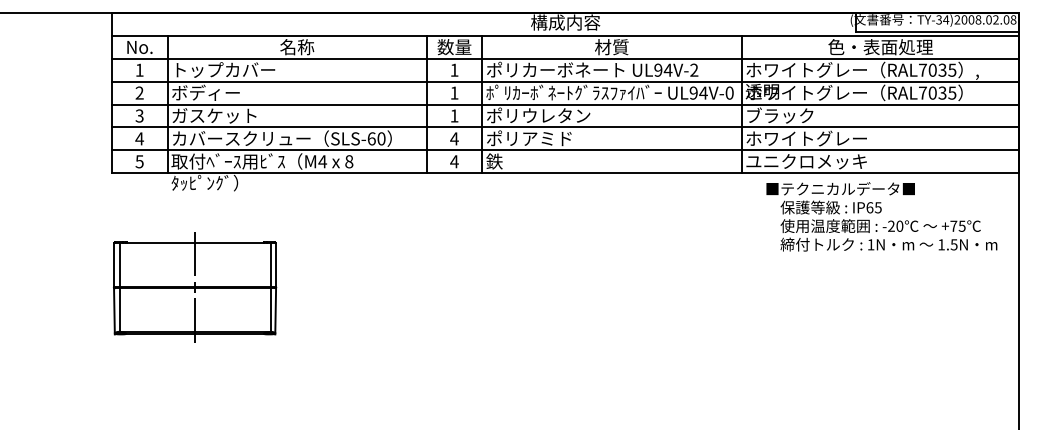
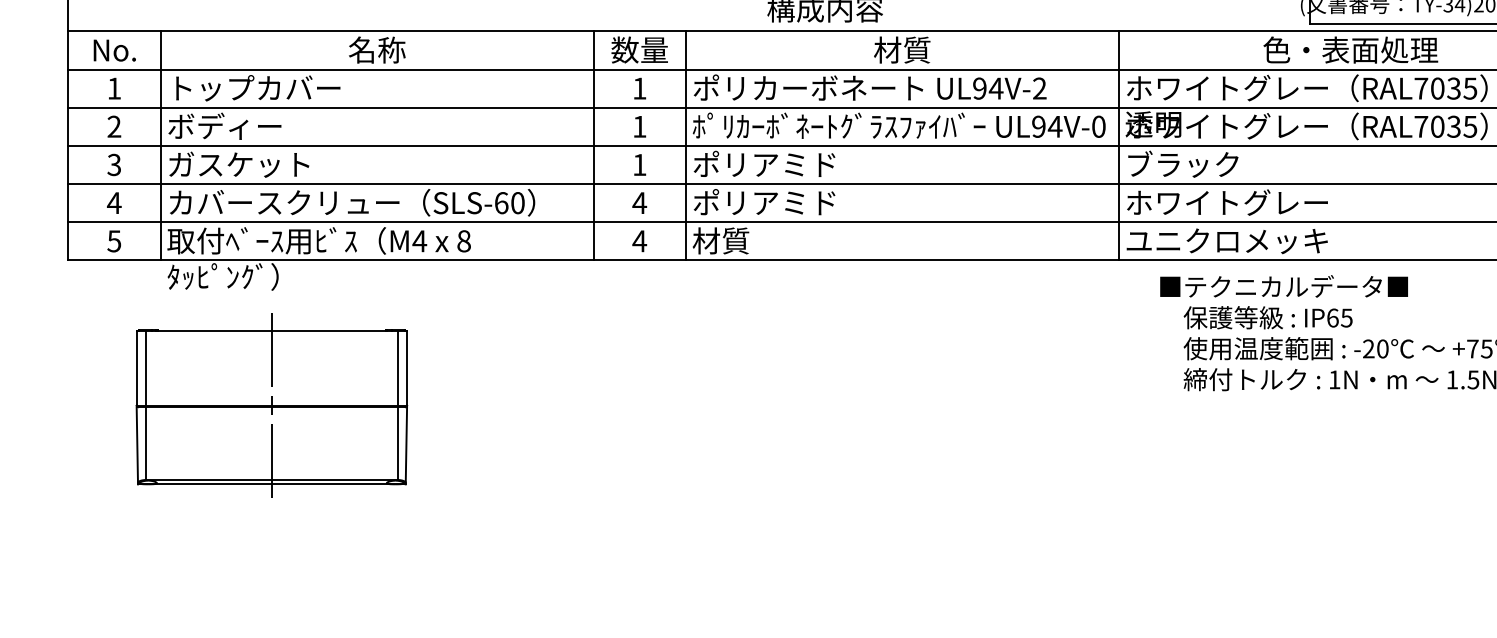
text: (556, 115) -> (809, 164), ポリウレタン -> ポリアミド
text: (503, 161) -> (721, 240), 鉄 -> 材質
part: (195, 287) -> (272, 406), moved

